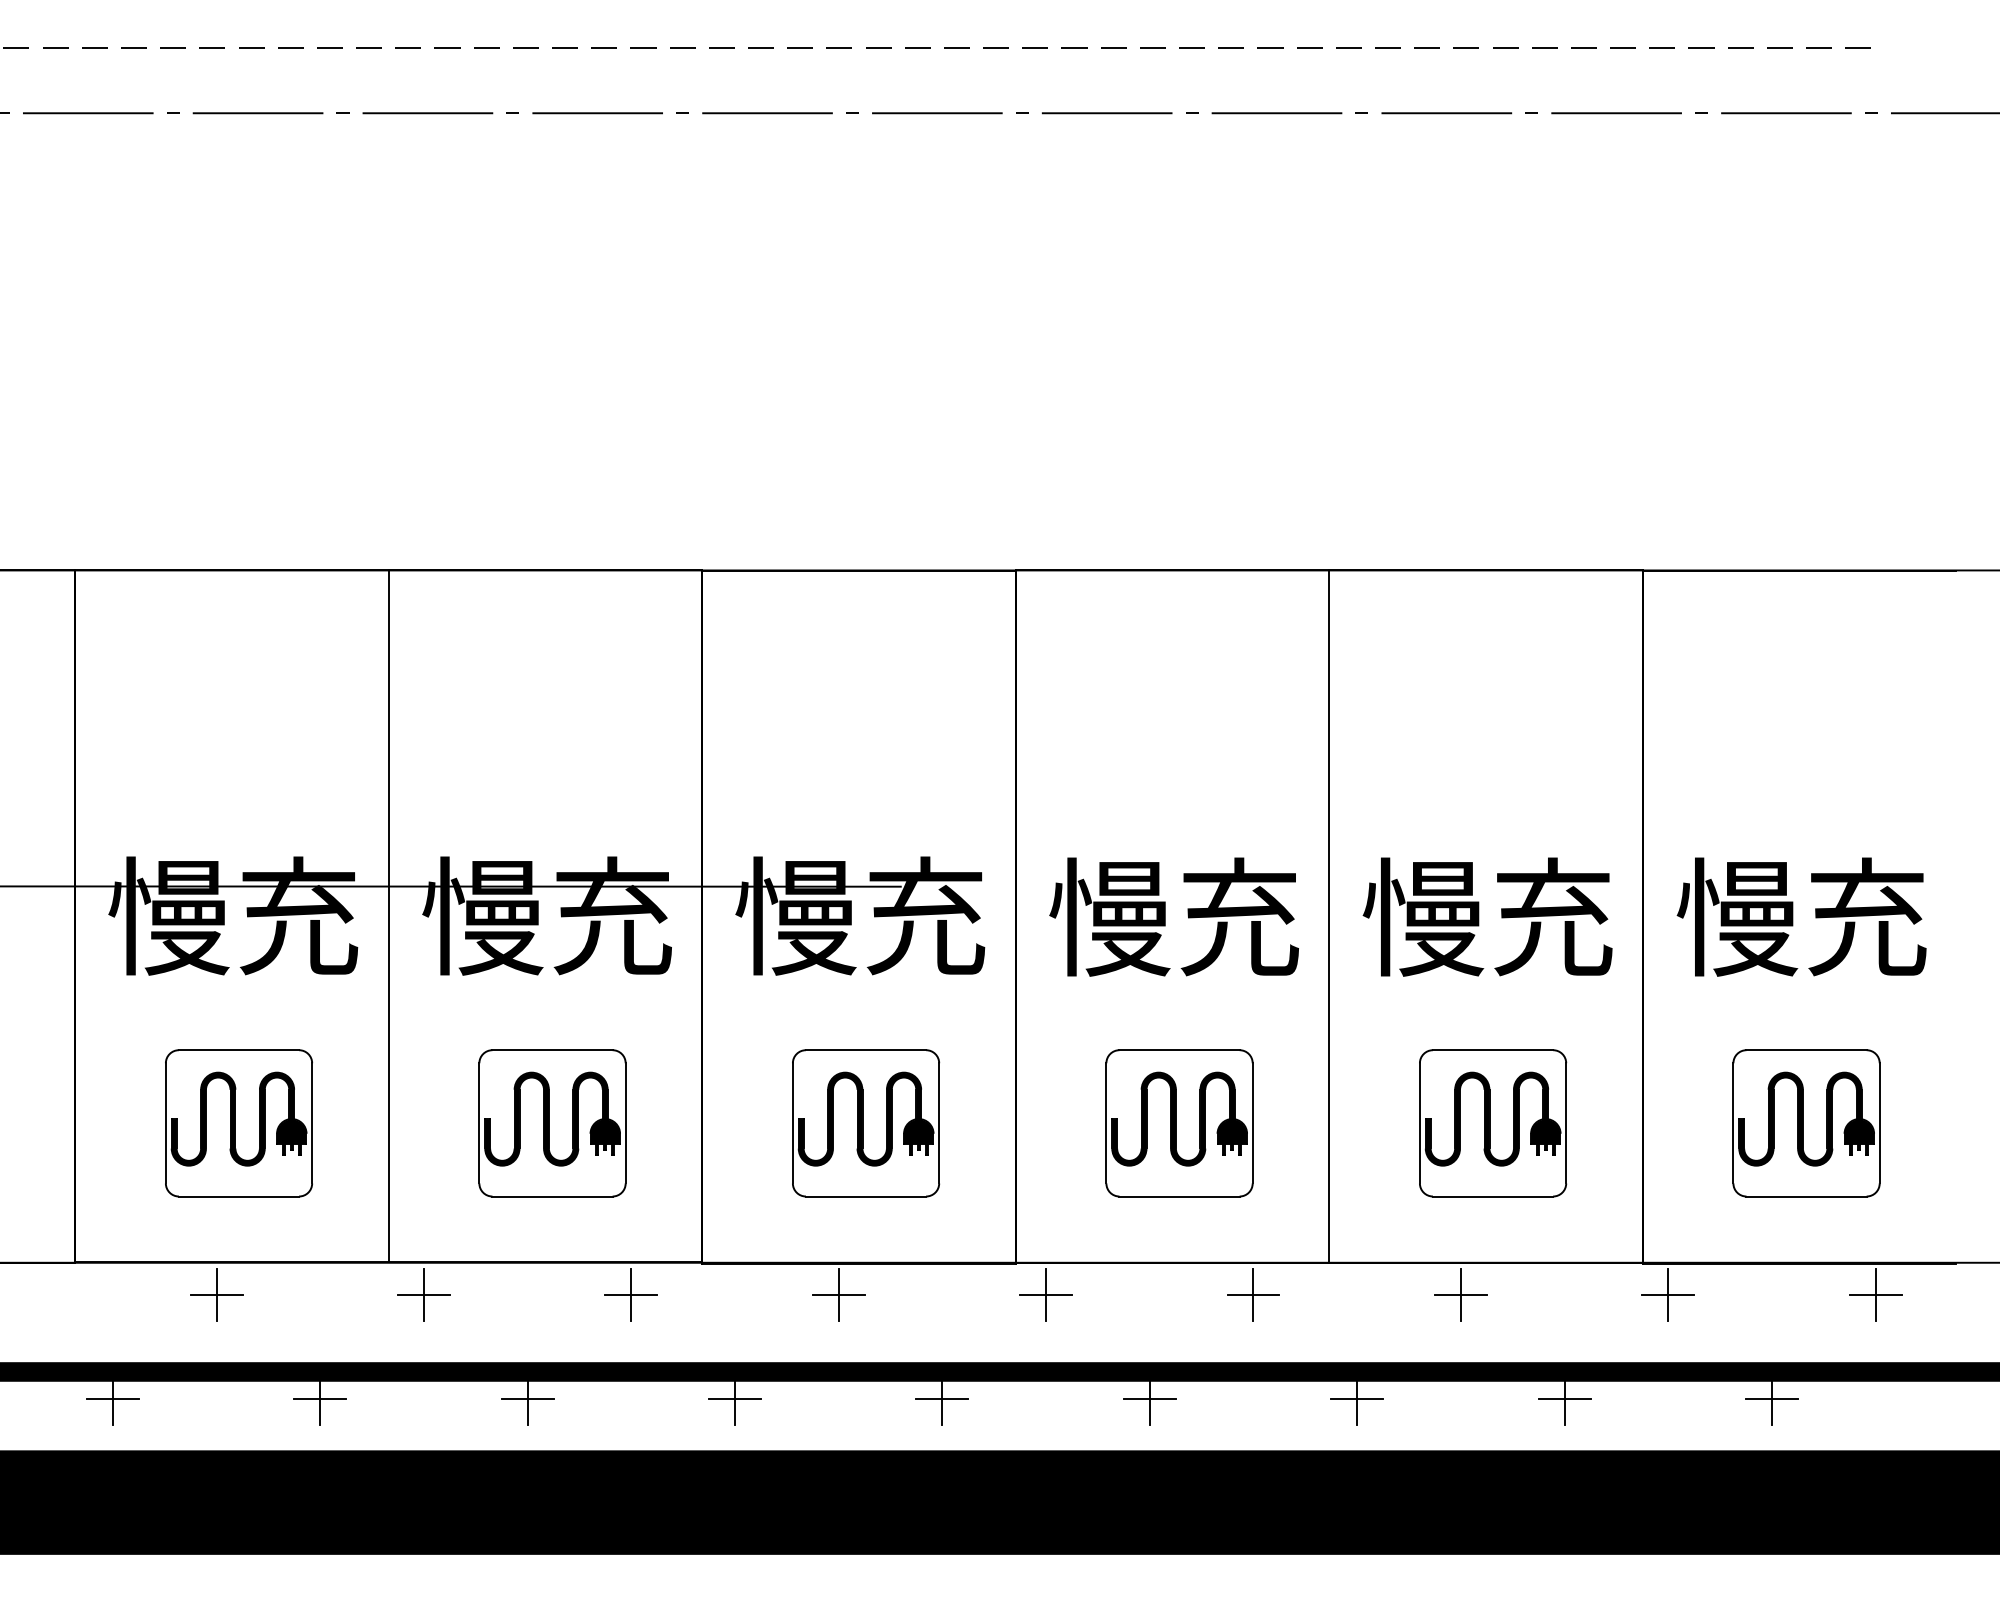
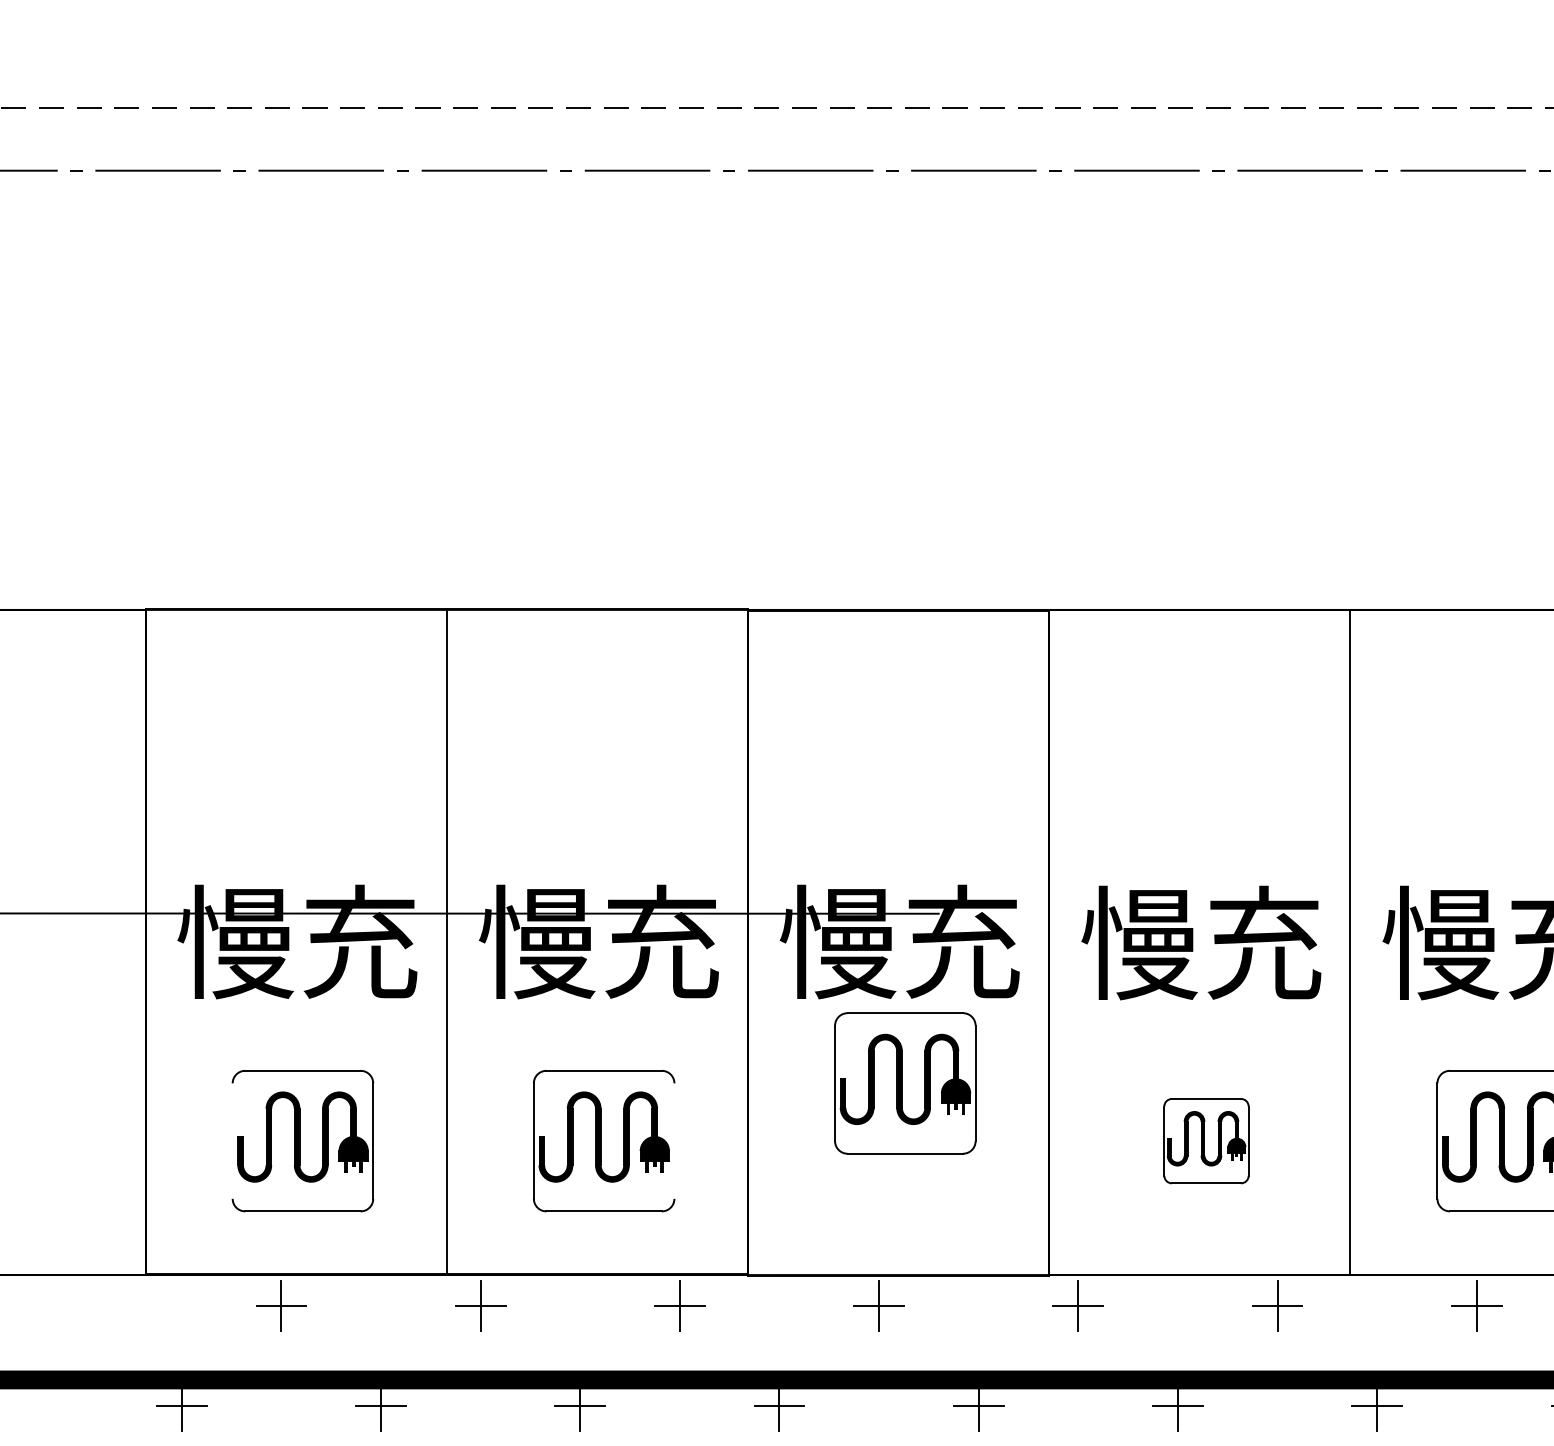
line: (165, 1123) -> (232, 1141), removed
line: (625, 1123) -> (674, 1141), removed
part: (866, 1123) -> (905, 1083), moved
part: (1179, 1123) -> (1206, 1141), size x0.6

